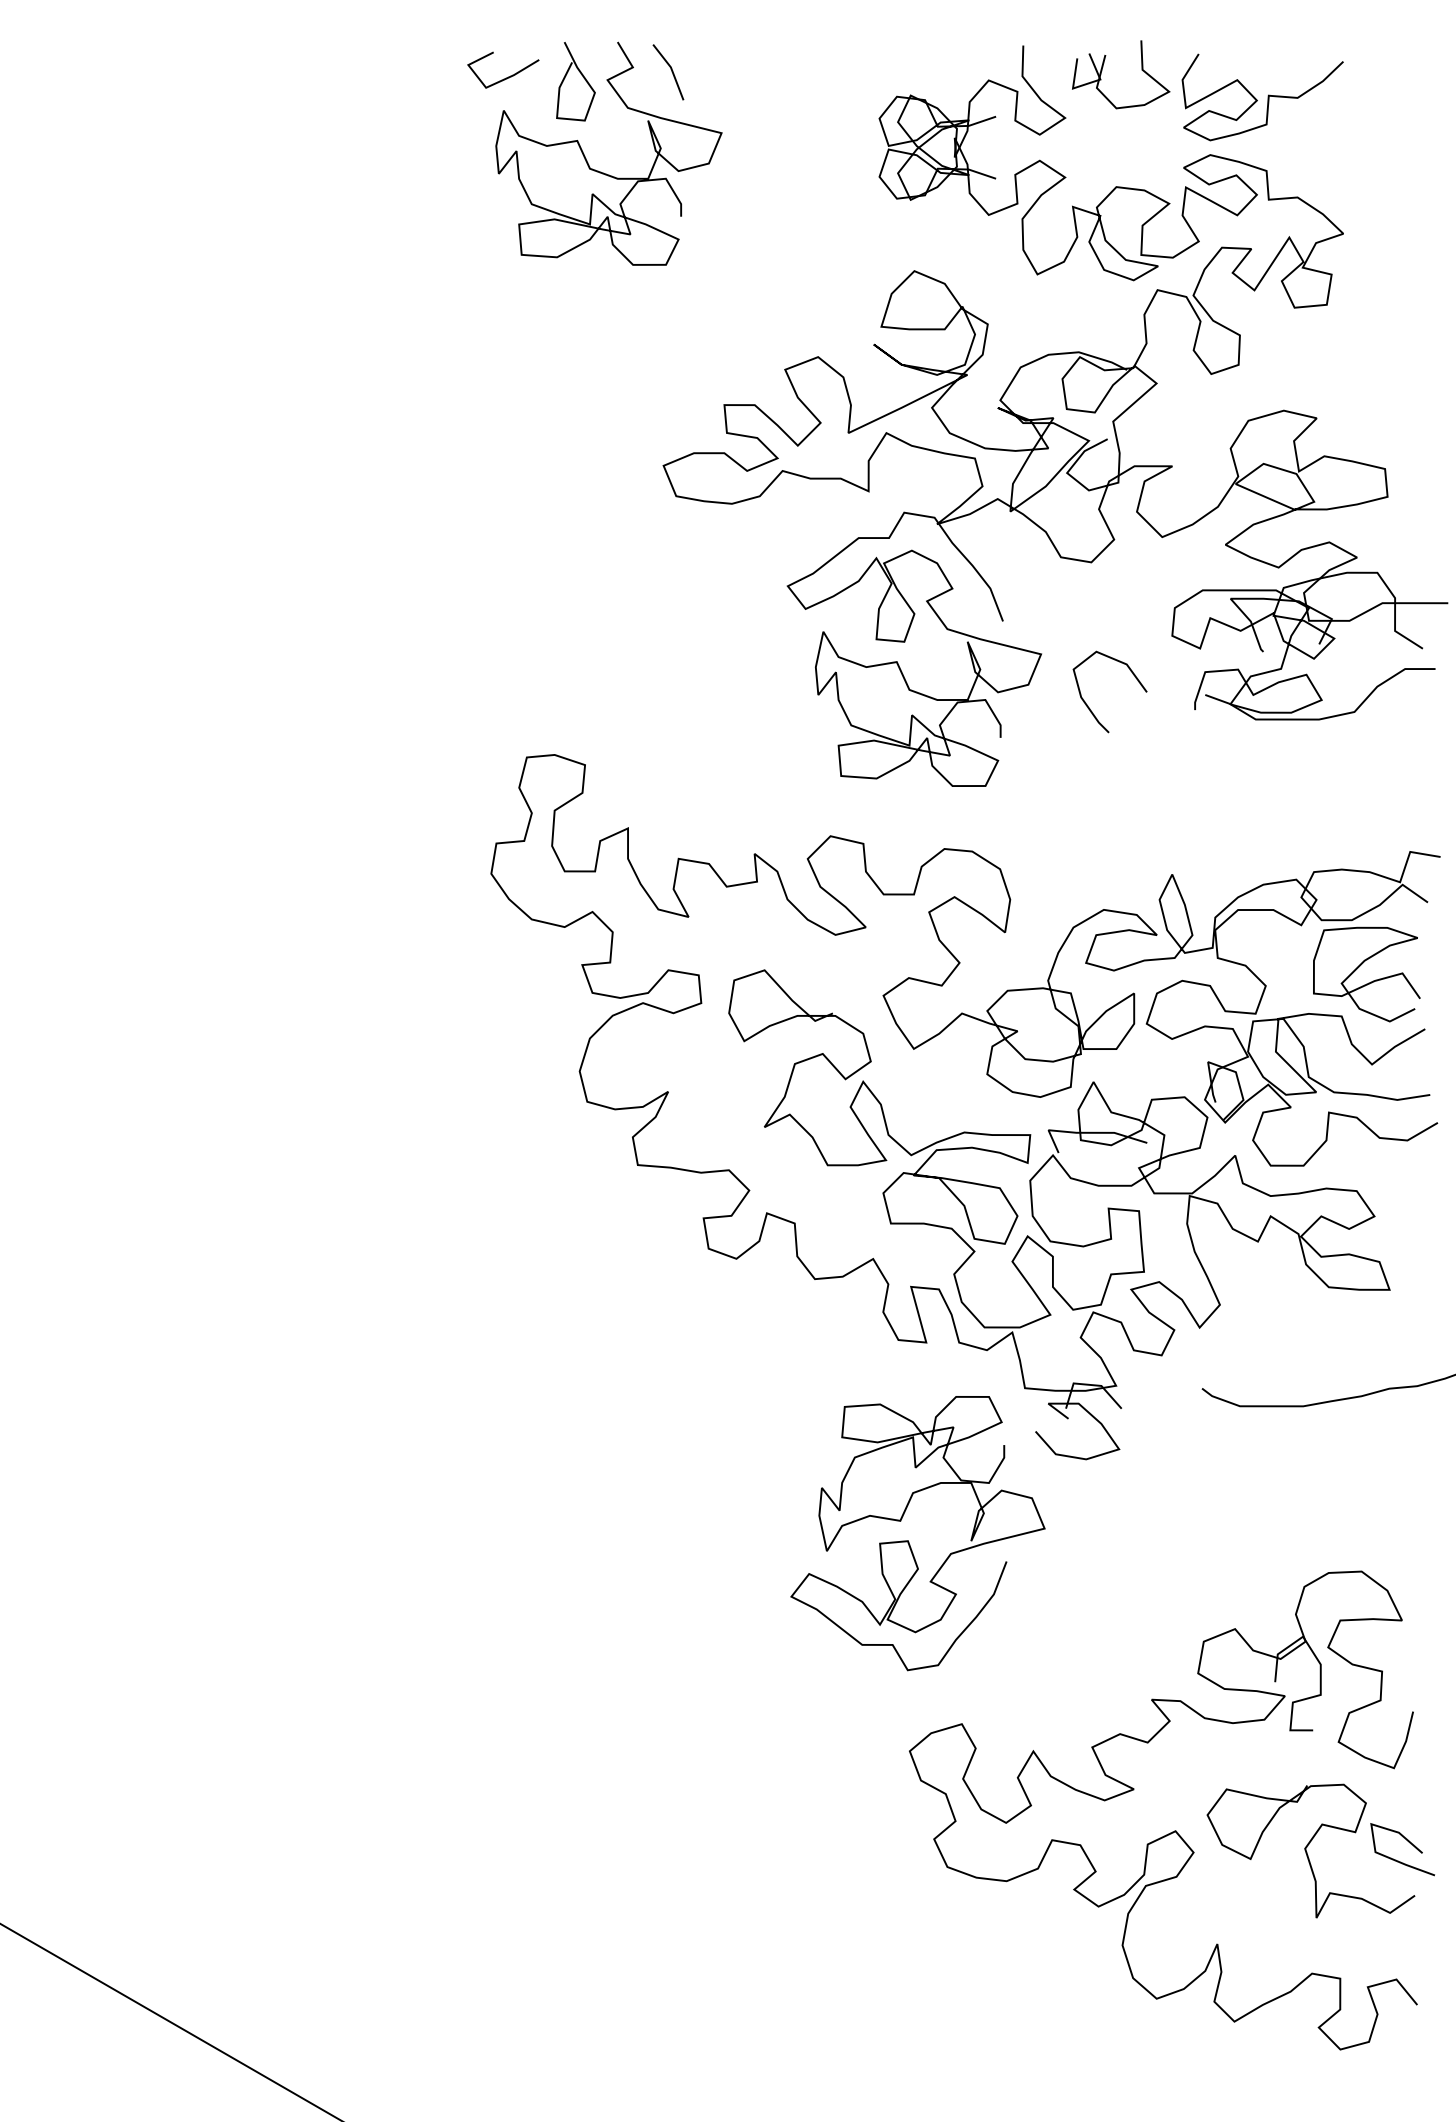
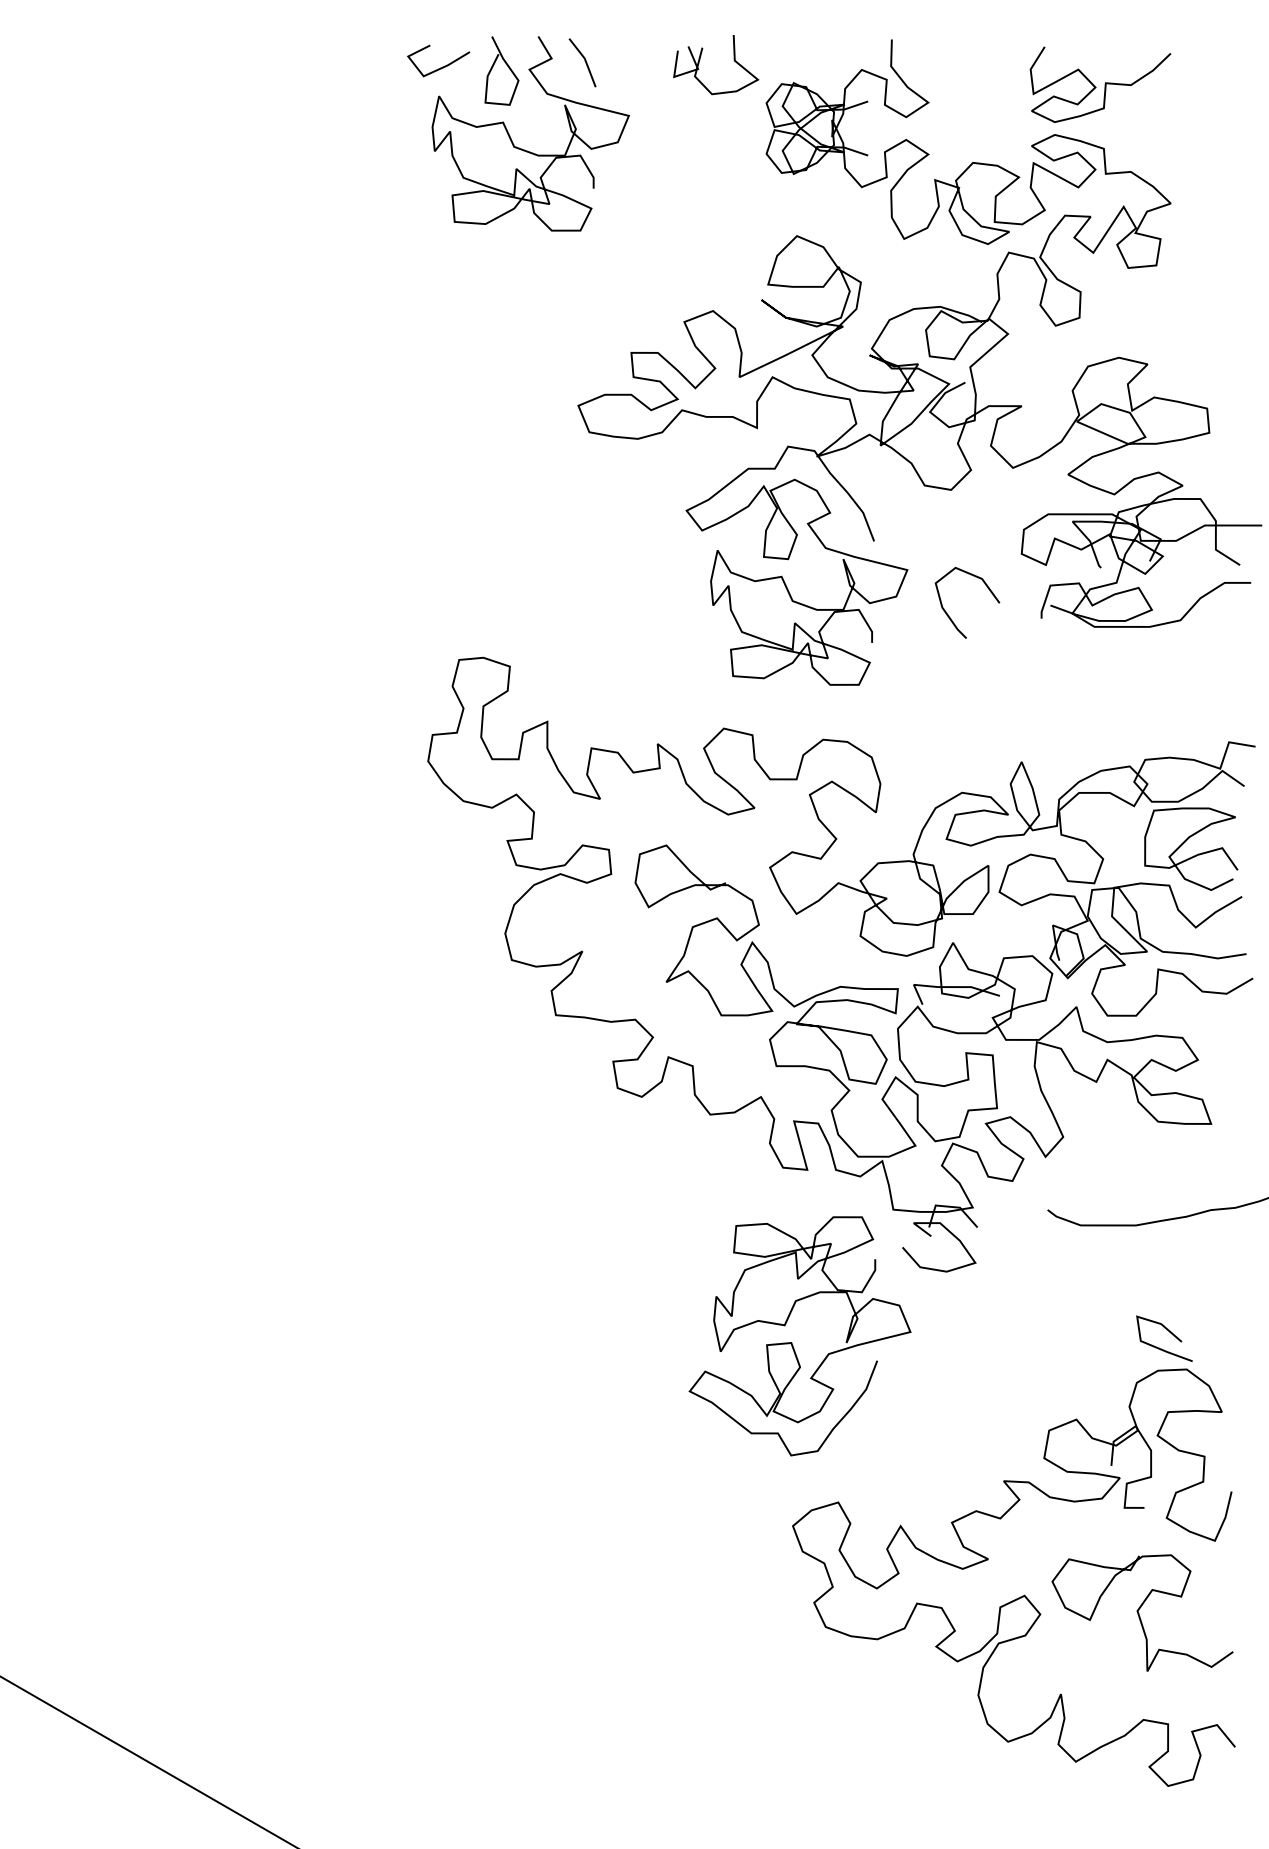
part: (1103, 69) -> (700, 60), moved
curve: (1408, 1842) -> (1169, 1332), moved

